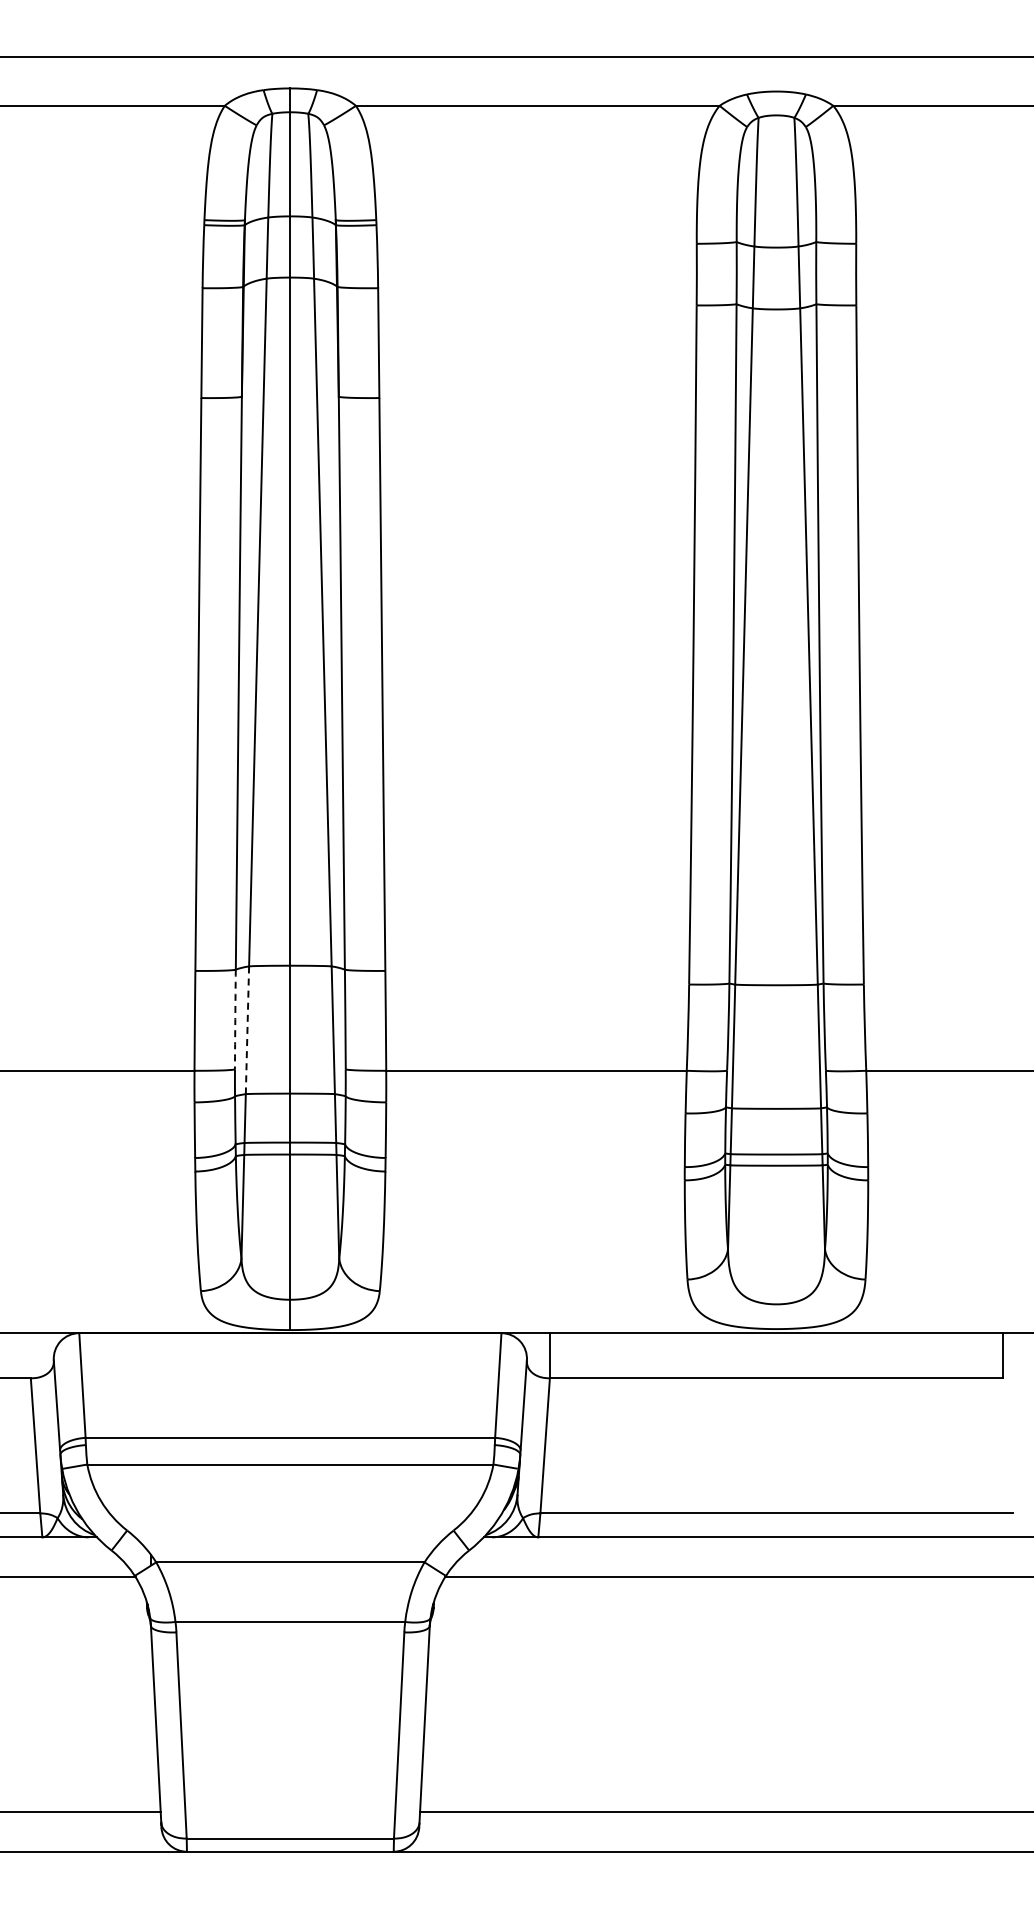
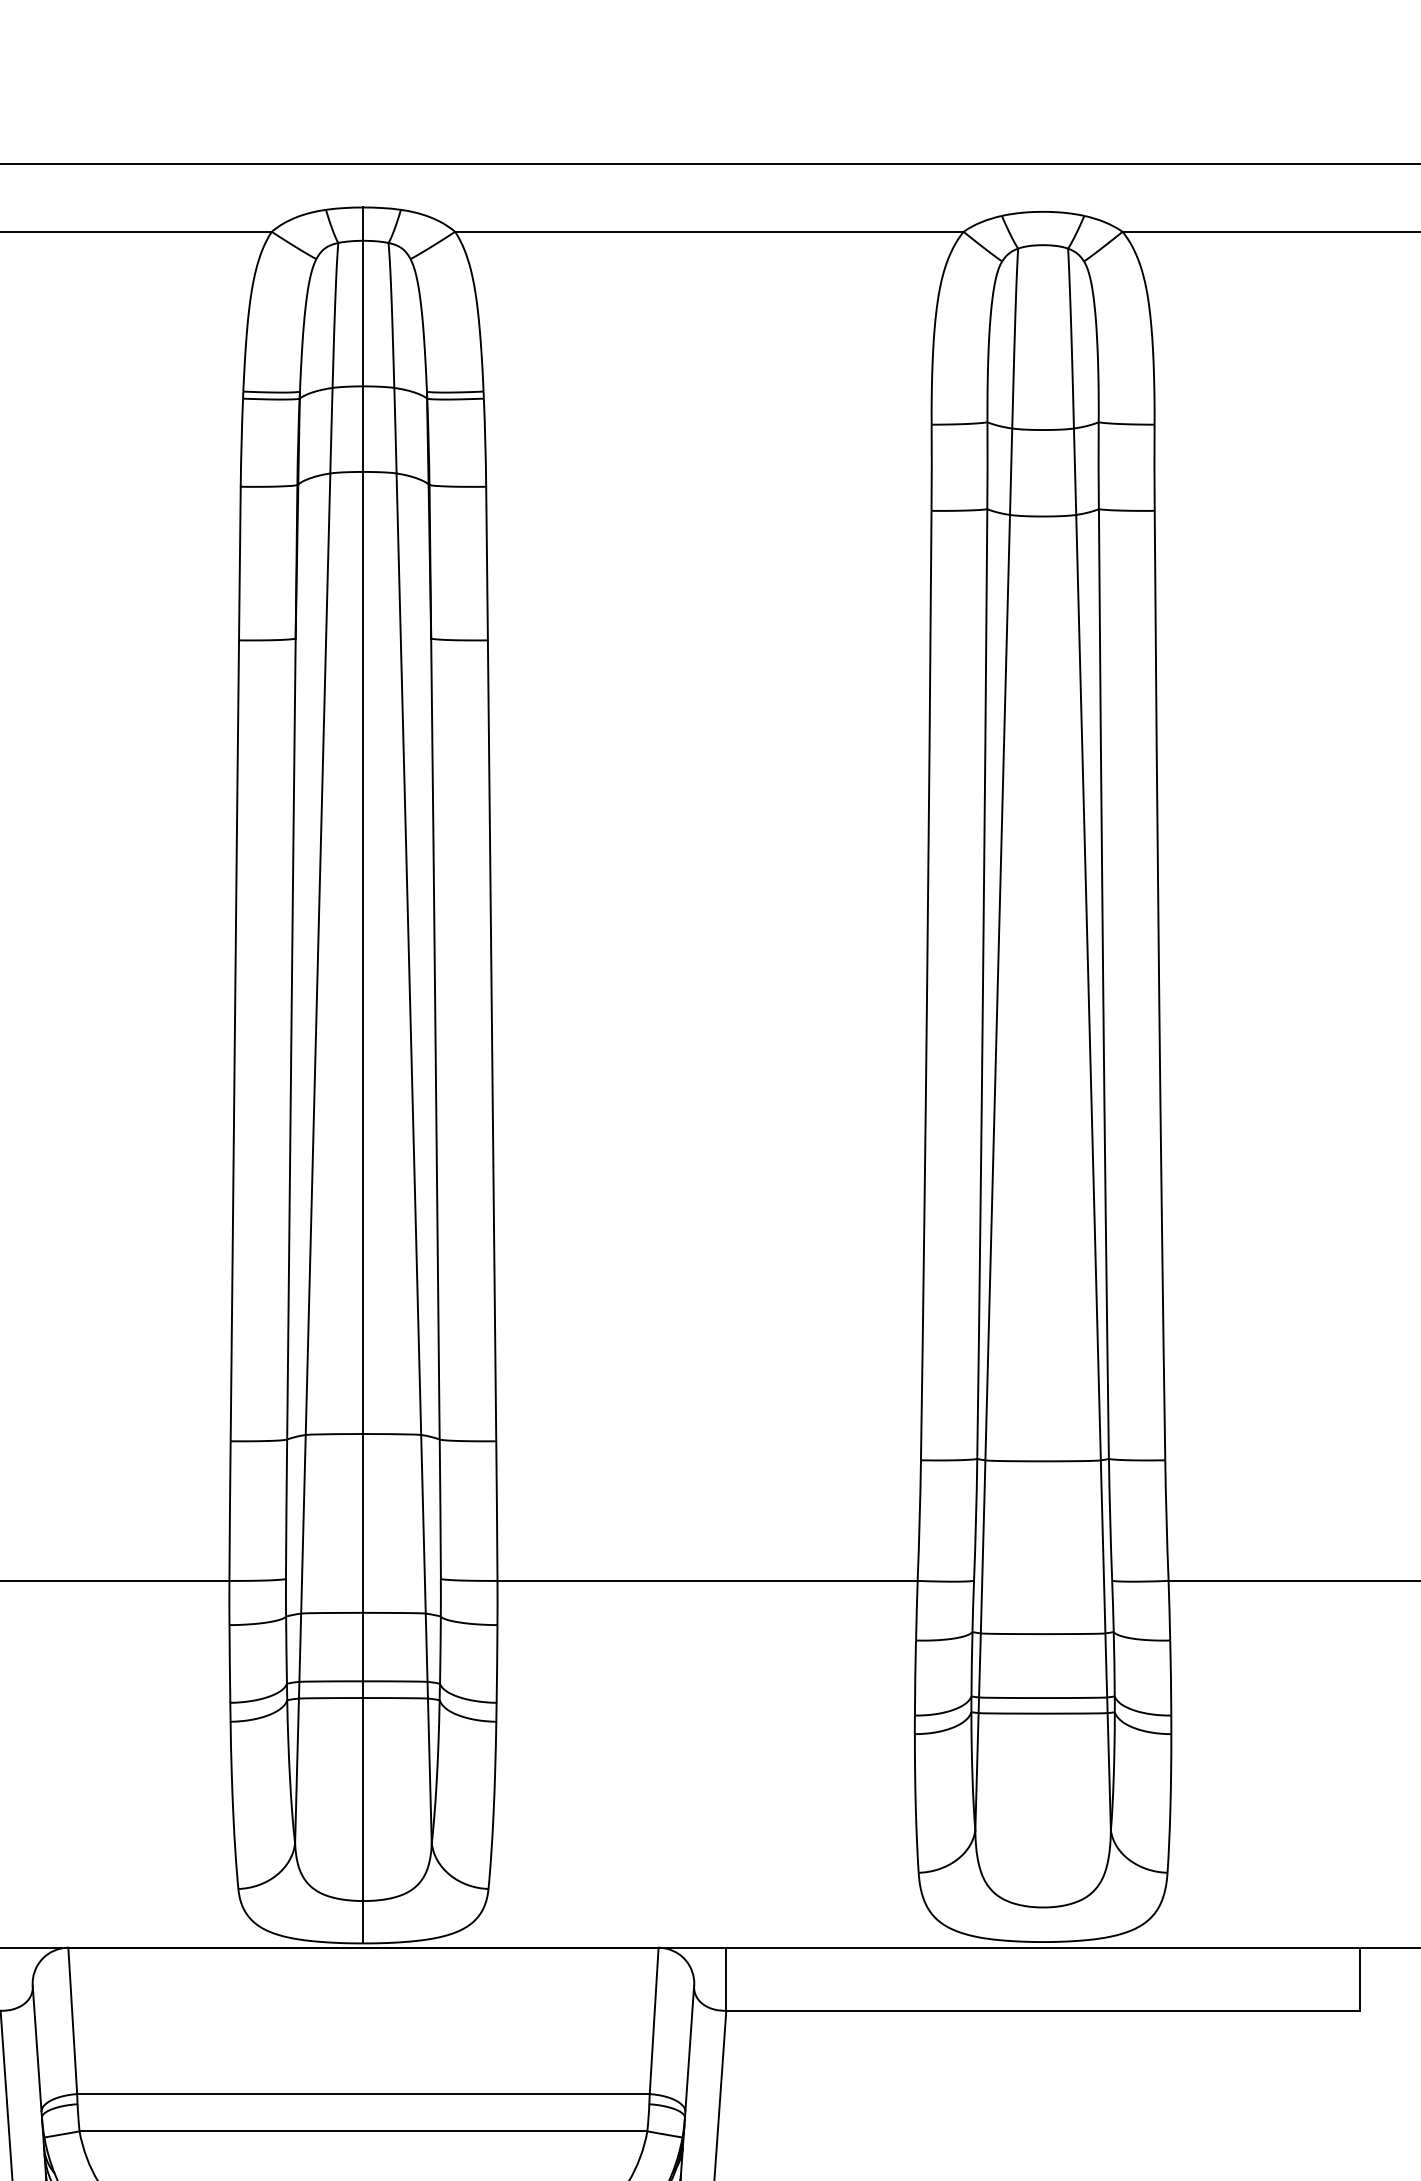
arc: (235, 1019) -> (286, 1509), dashed -> solid
line: (247, 1030) -> (303, 1524), dashed -> solid

